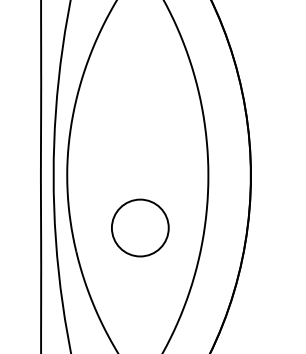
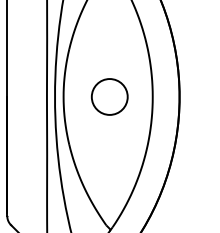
circle: (139, 227) -> (109, 96), moved

